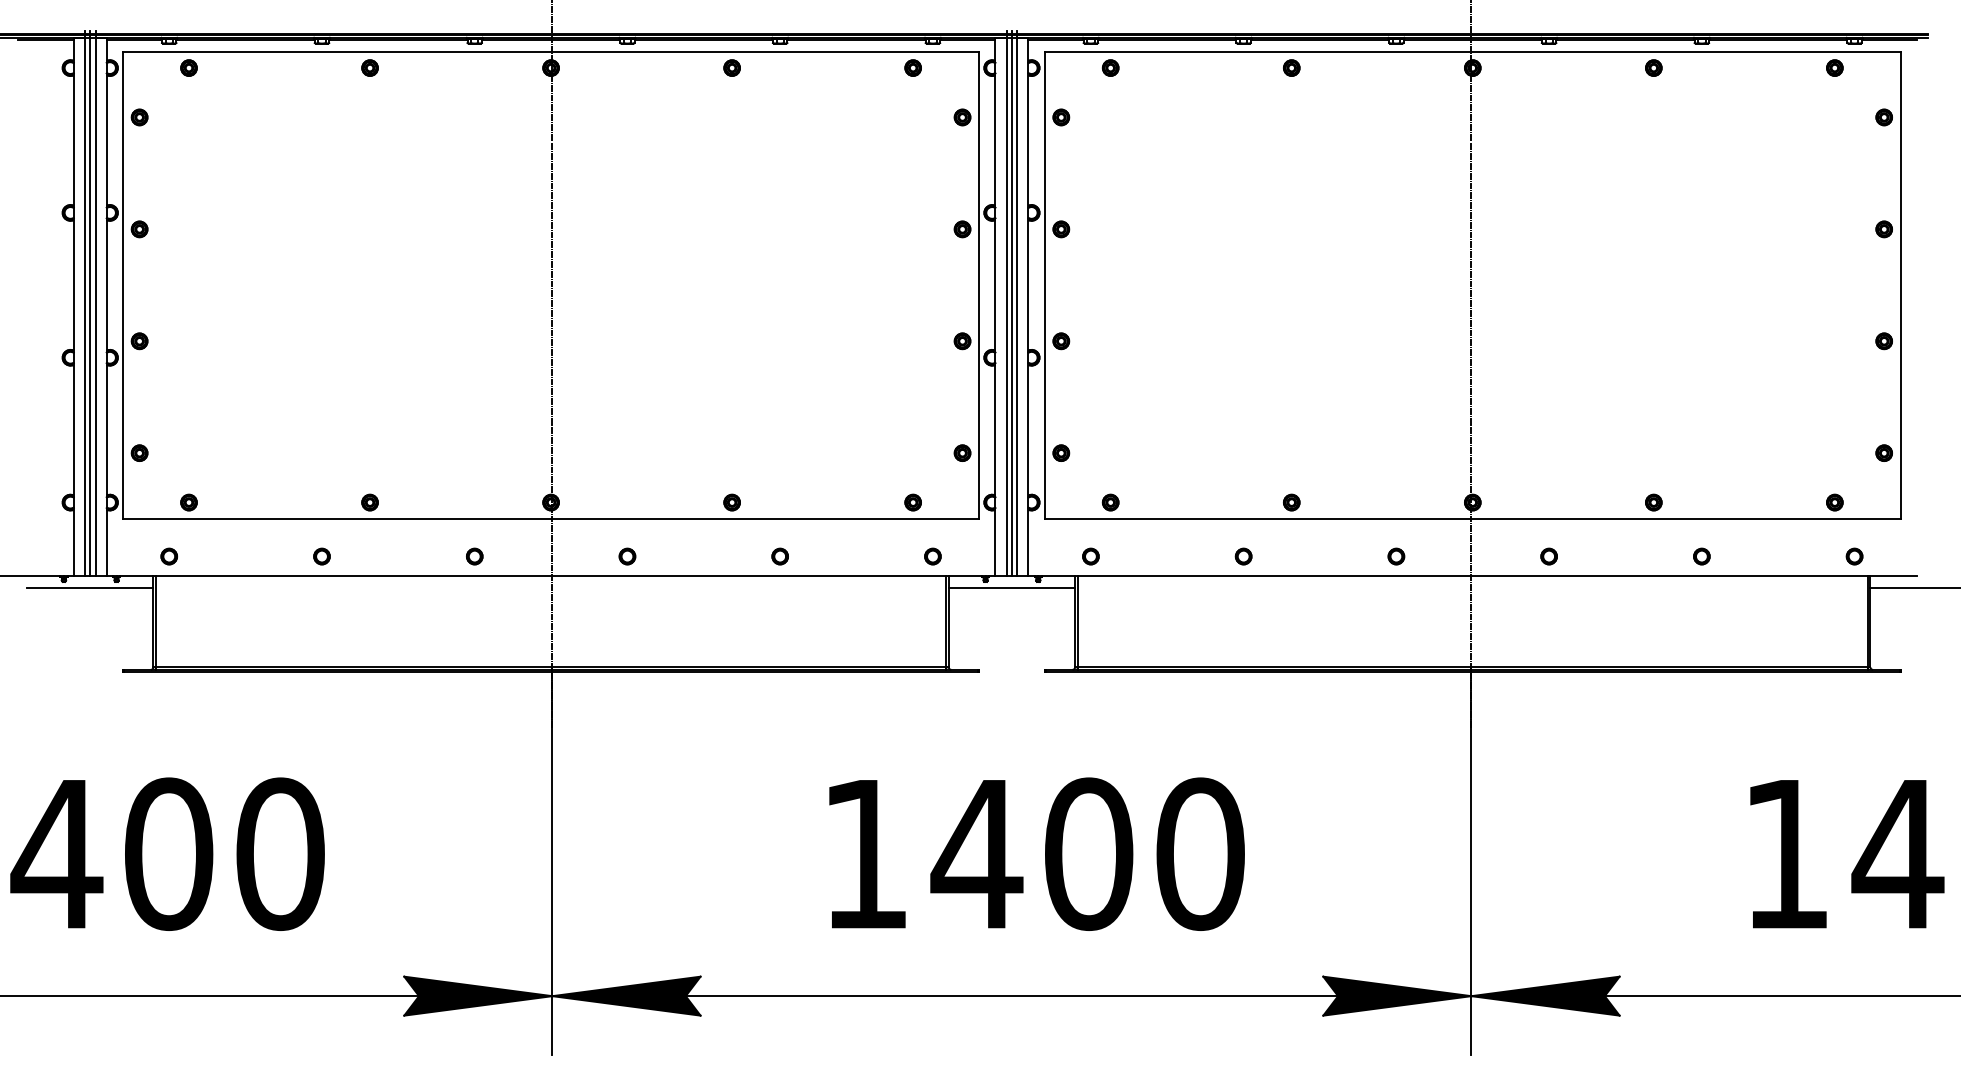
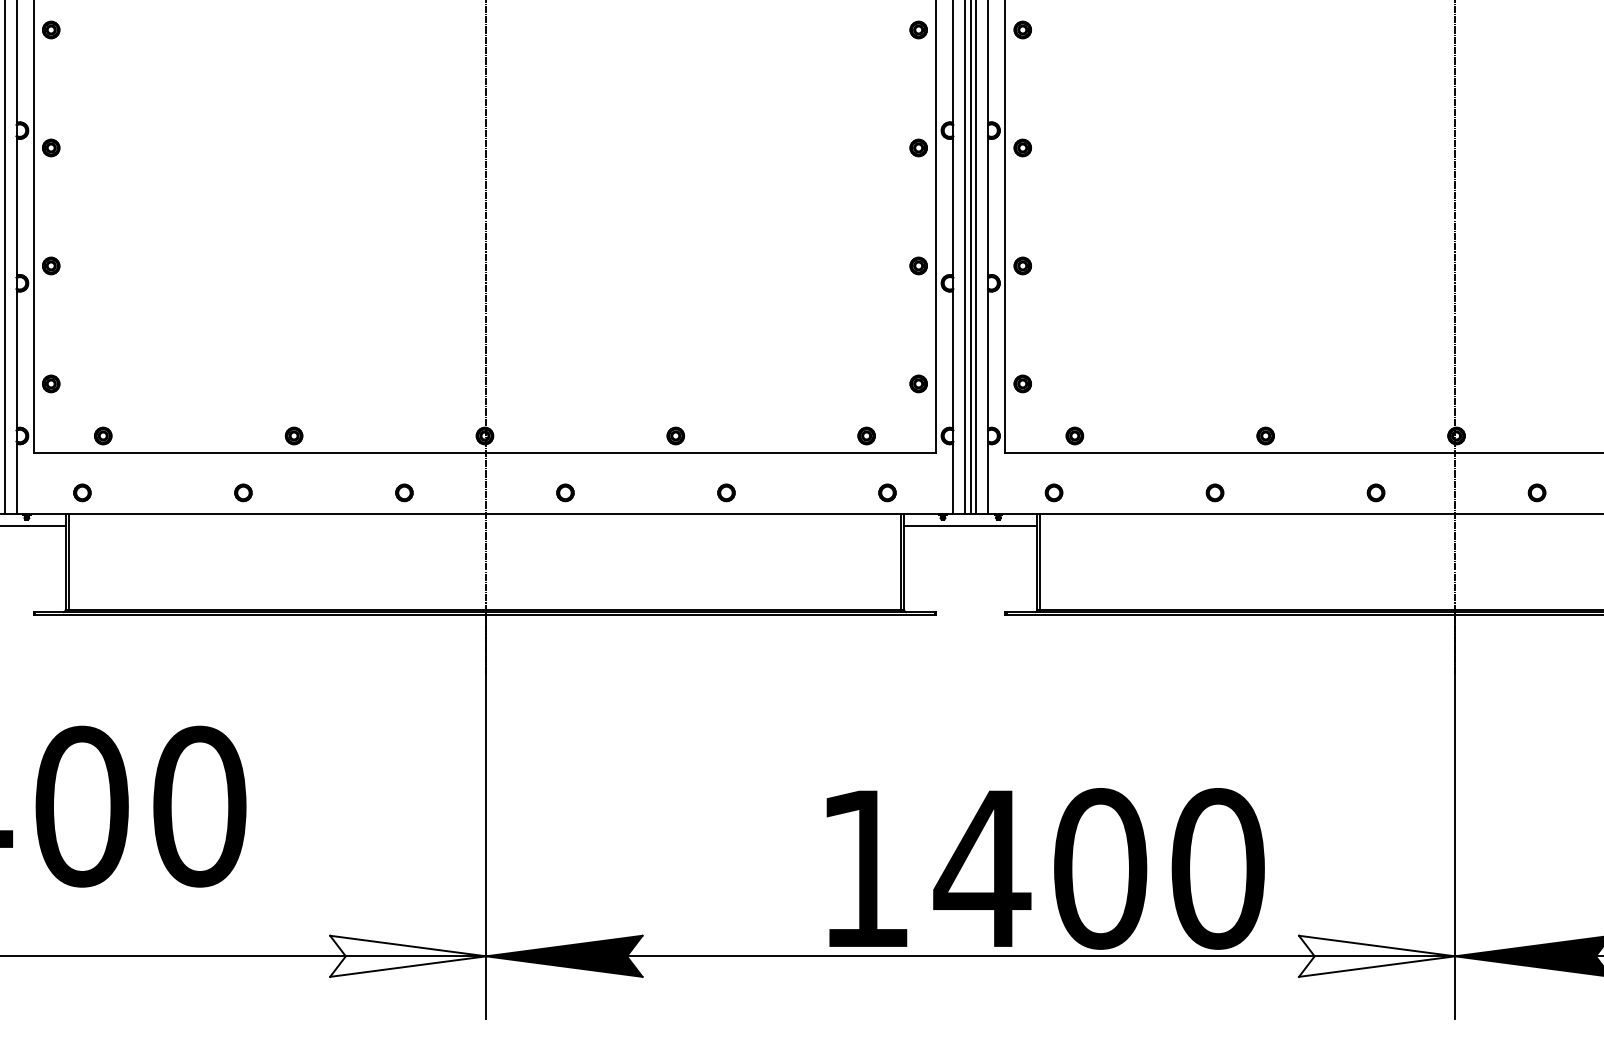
text: (1036, 853) -> (1045, 868), moved
fill: (478, 995) -> (408, 955), removed
fill: (1397, 995) -> (1377, 955), removed

